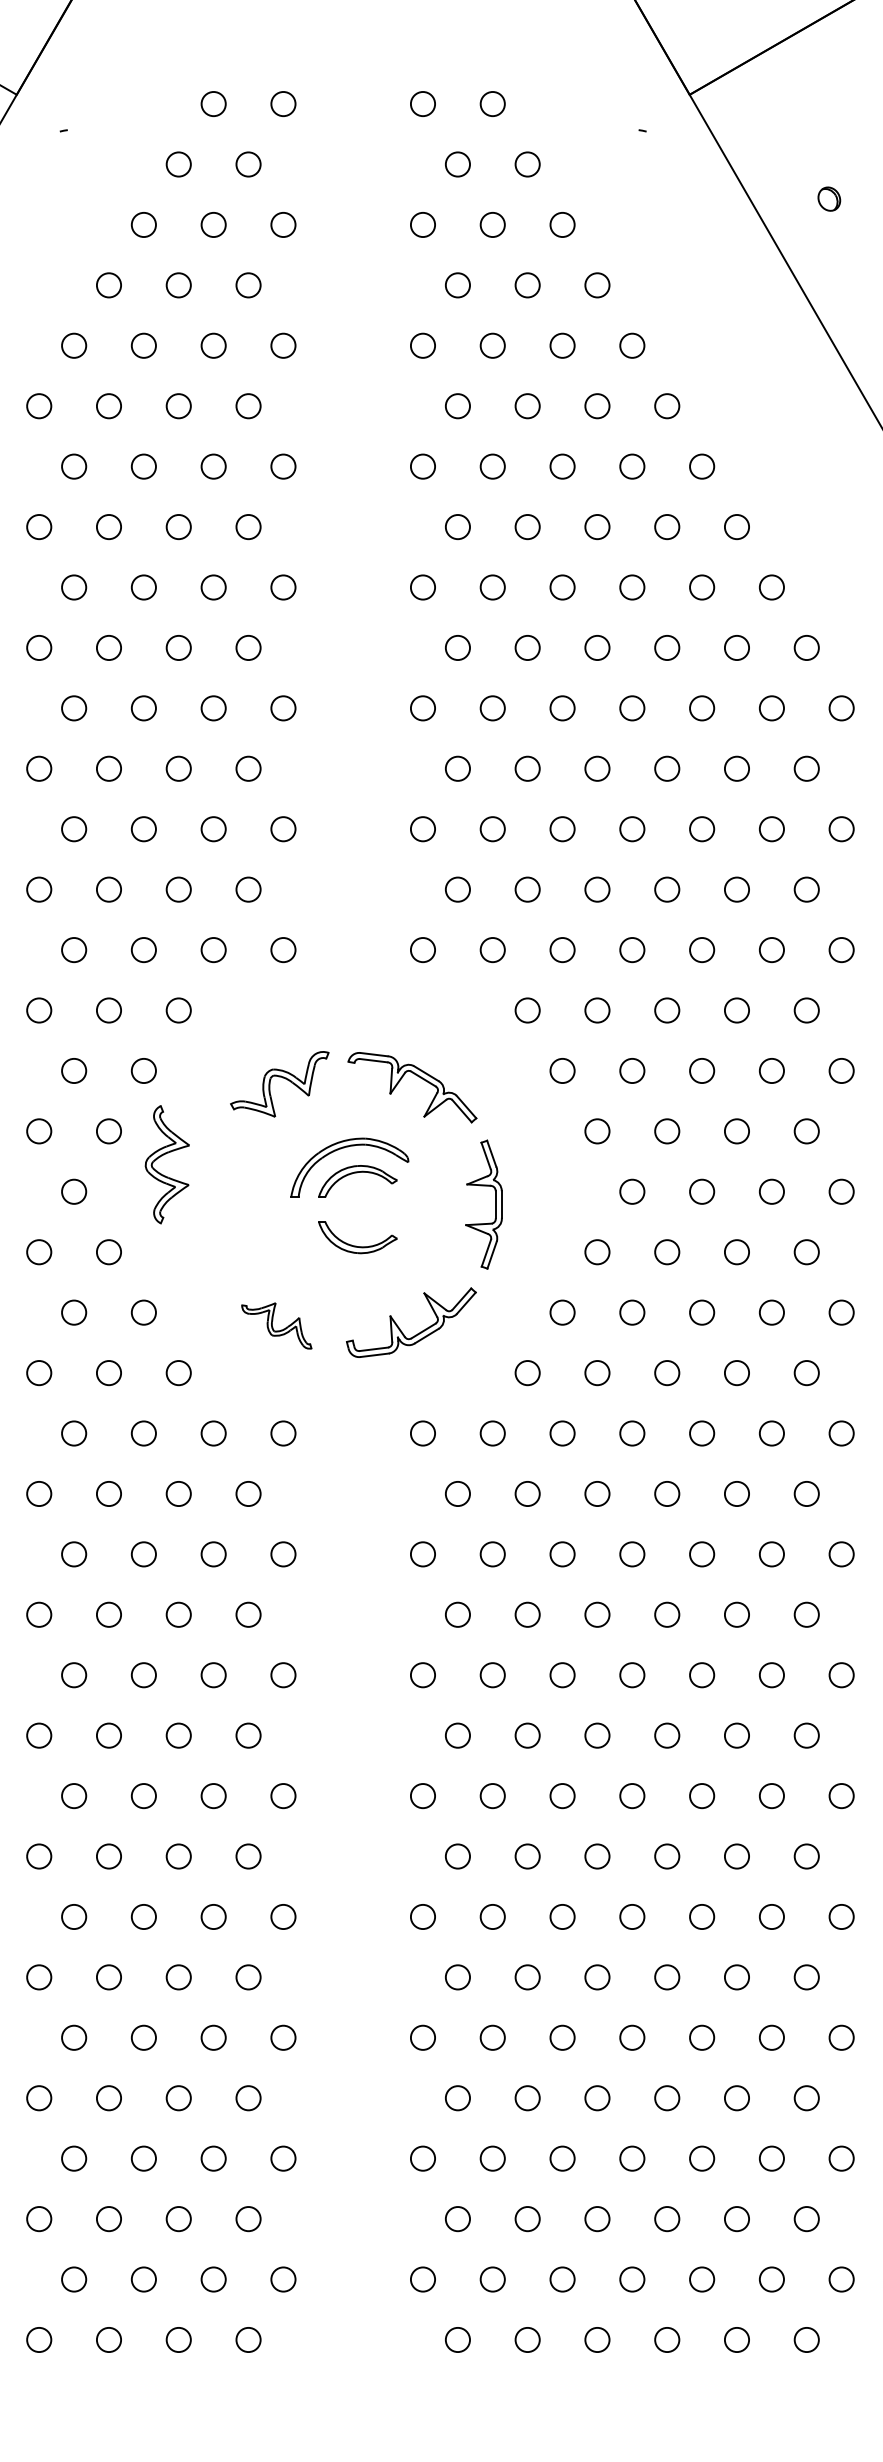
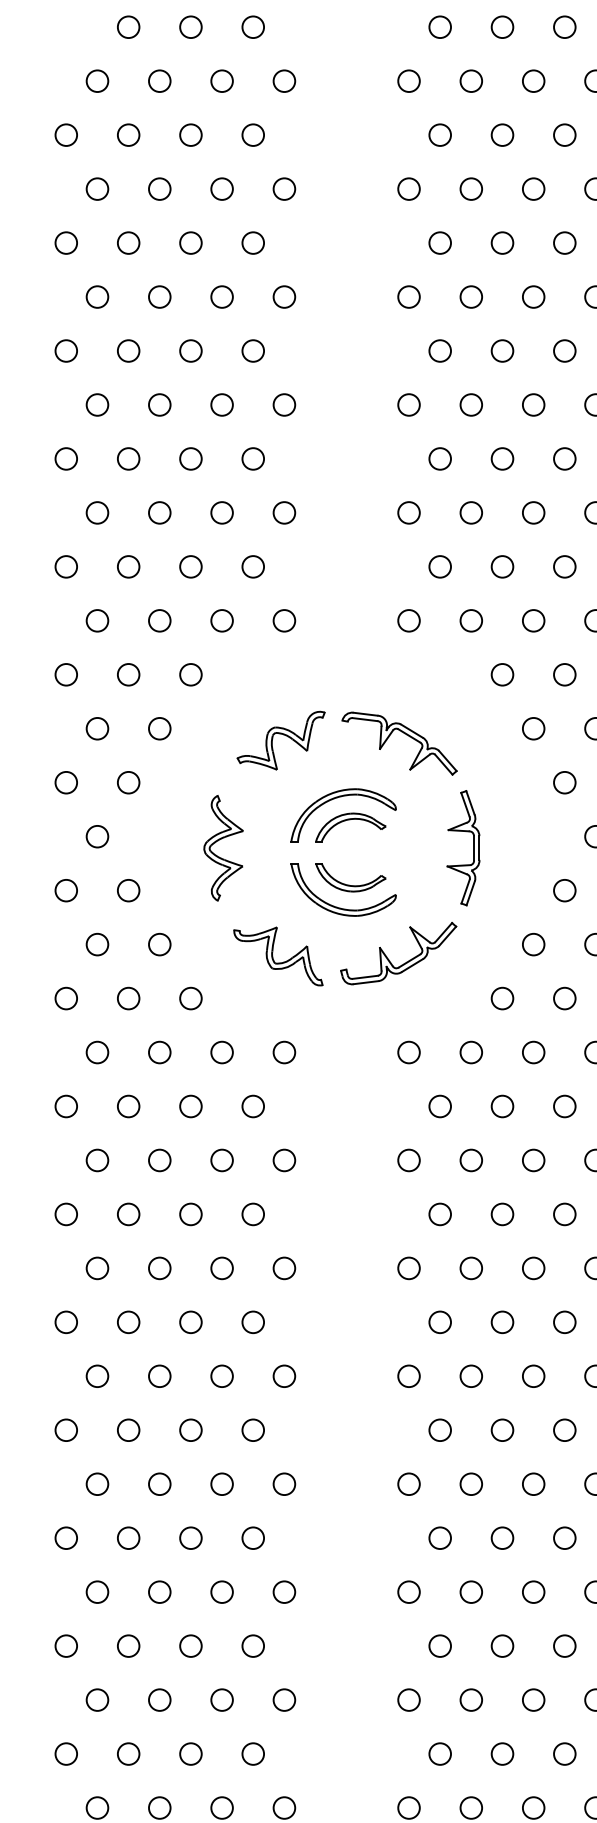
part: (162, 1156) -> (219, 840), moved
part: (343, 1270) -> (338, 906), added
part: (276, 1325) -> (278, 956), size x1.43

